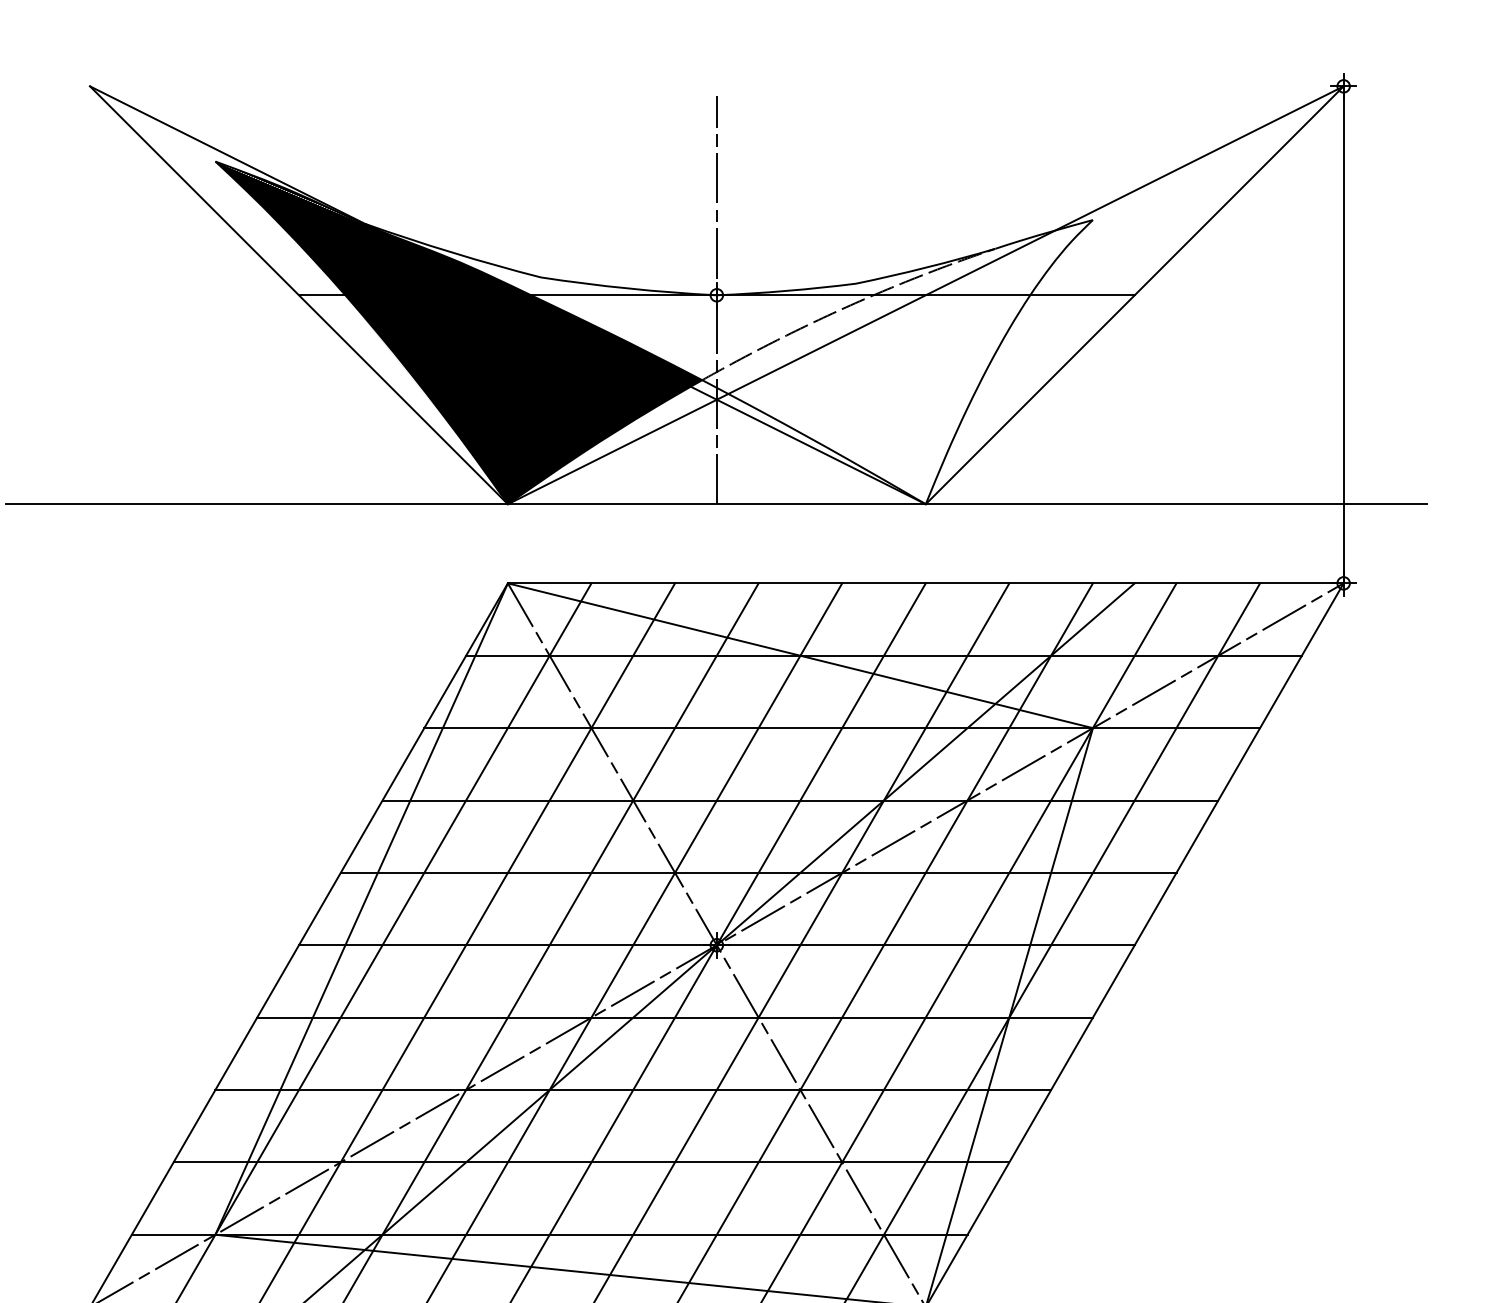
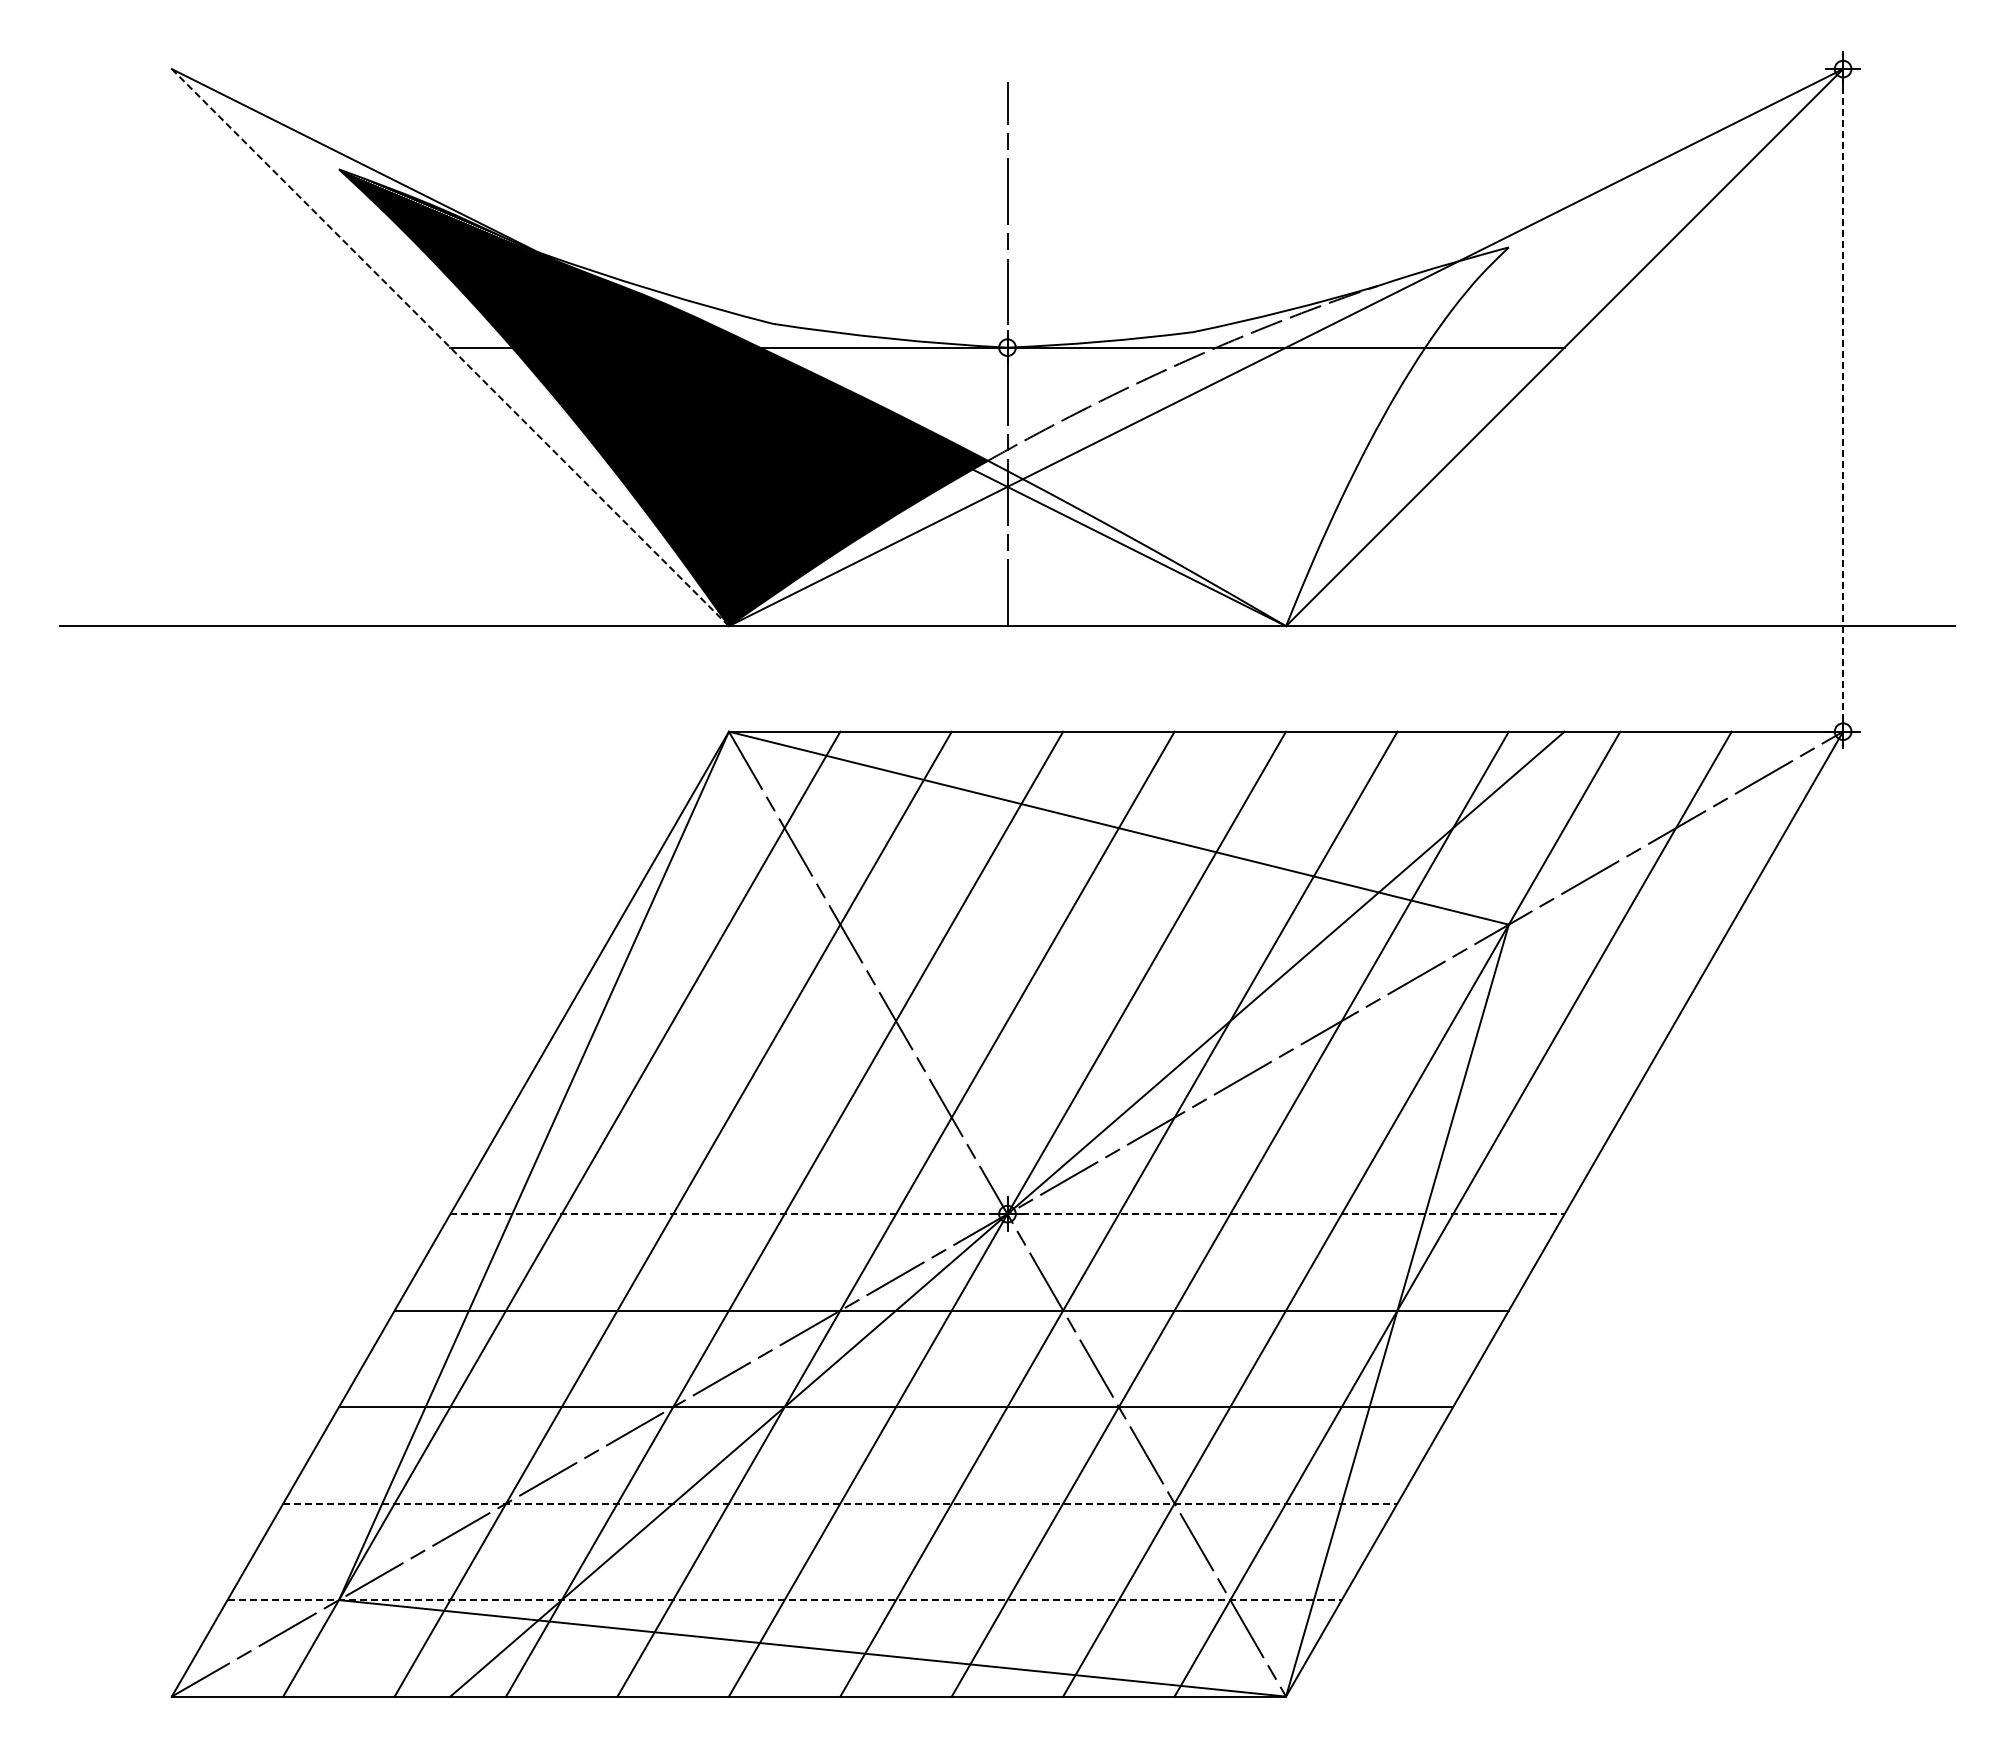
line: (299, 295) -> (450, 347), solid -> dashed
line: (1343, 334) -> (1843, 399), solid -> dashed
line: (884, 655) -> (1230, 828), removed
line: (842, 727) -> (1174, 924), removed
line: (800, 800) -> (1118, 1021), removed
line: (758, 872) -> (1063, 1117), removed
line: (716, 945) -> (1007, 1214), solid -> dashed
line: (591, 1162) -> (840, 1503), solid -> dashed
line: (550, 1235) -> (785, 1600), solid -> dashed

